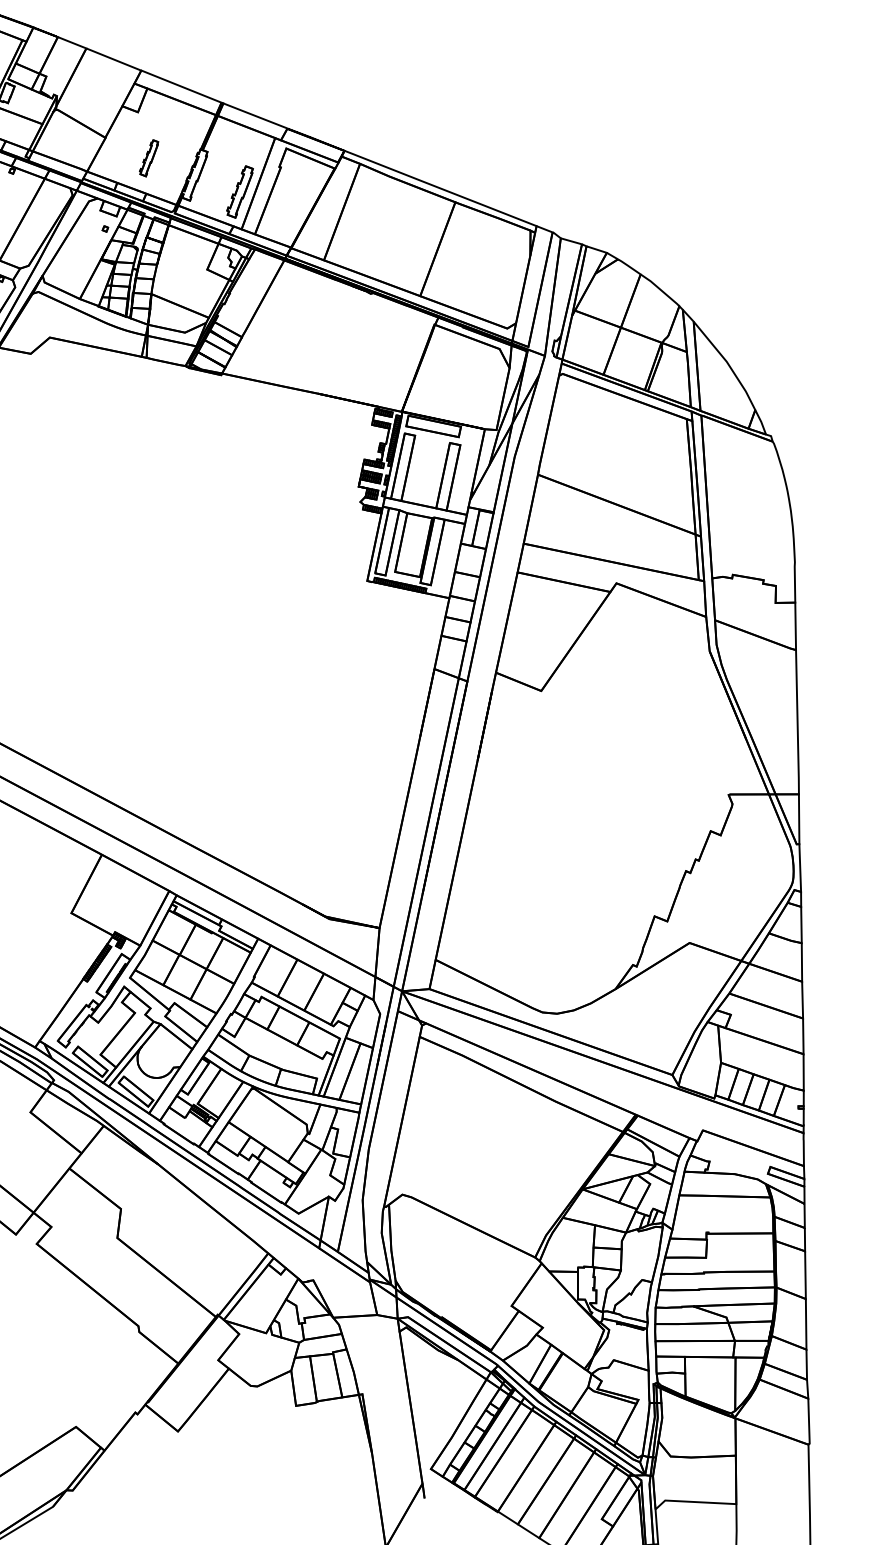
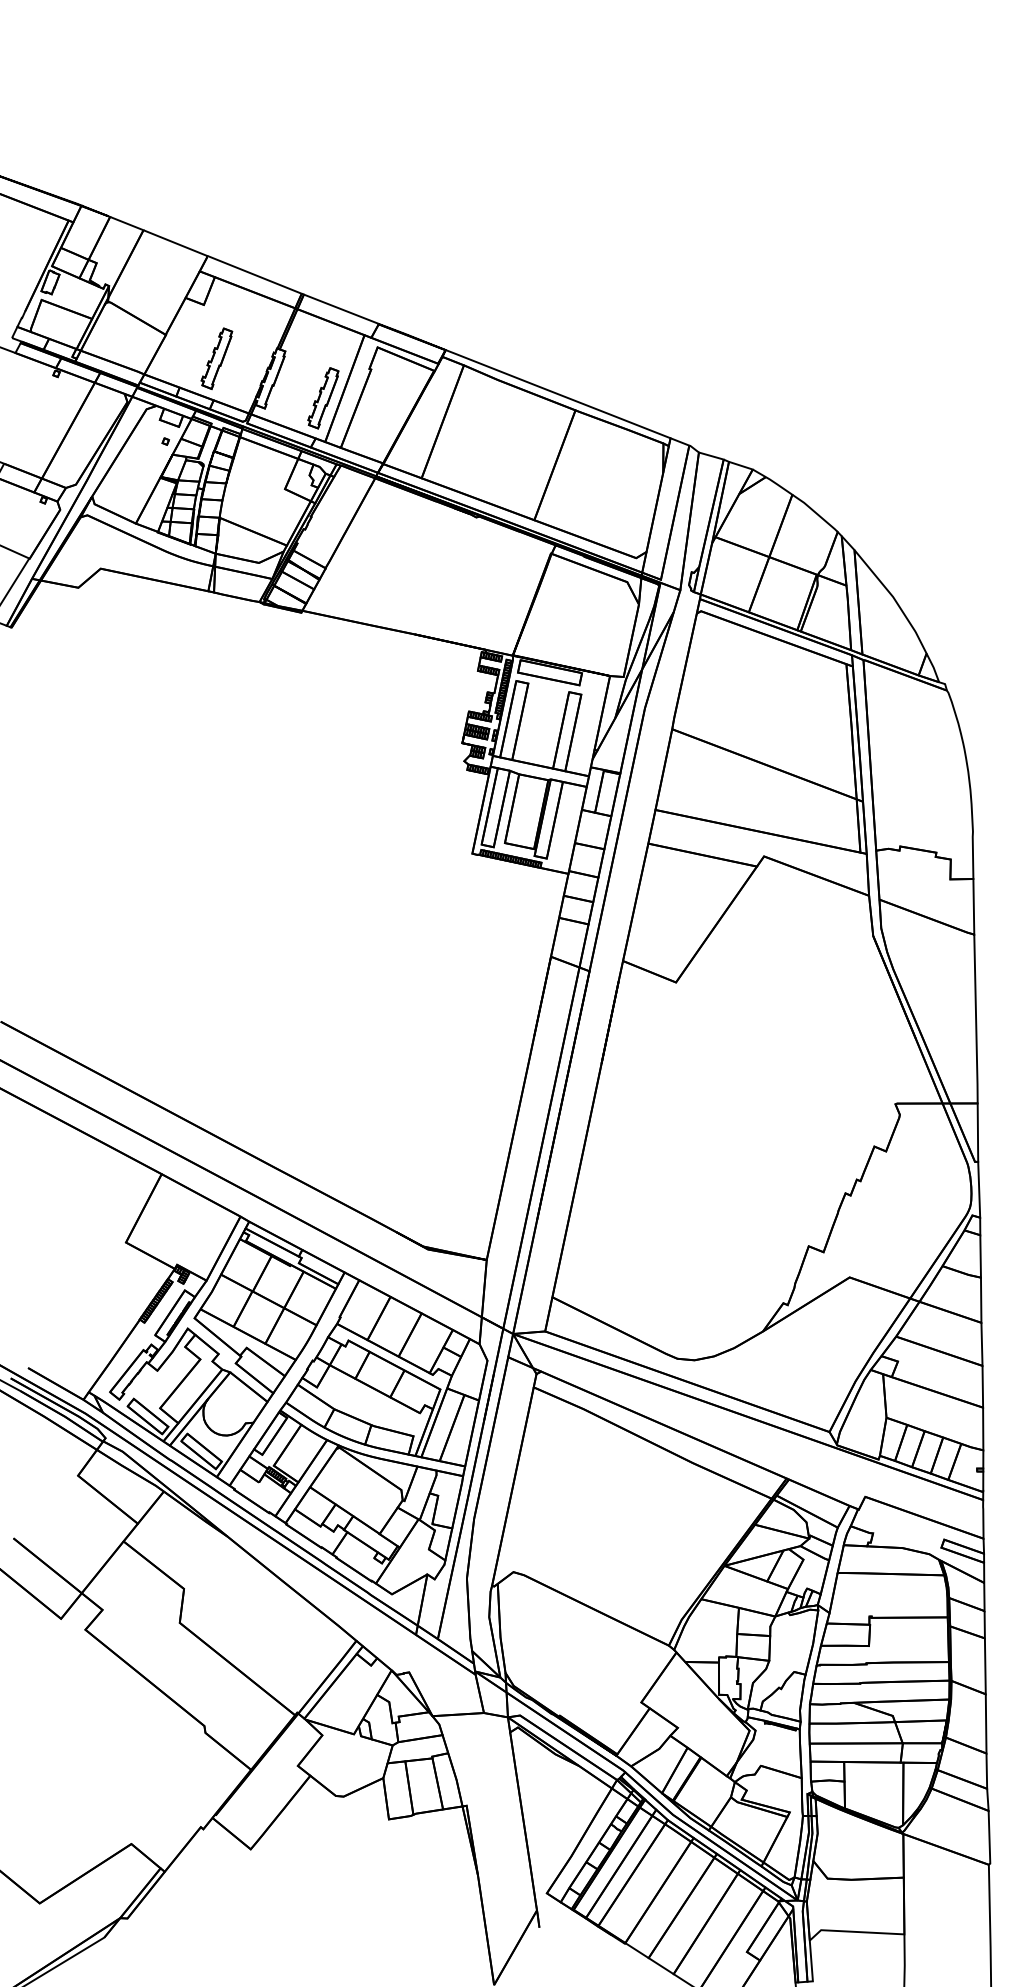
part: (148, 158) -> (216, 358), size x1.43

